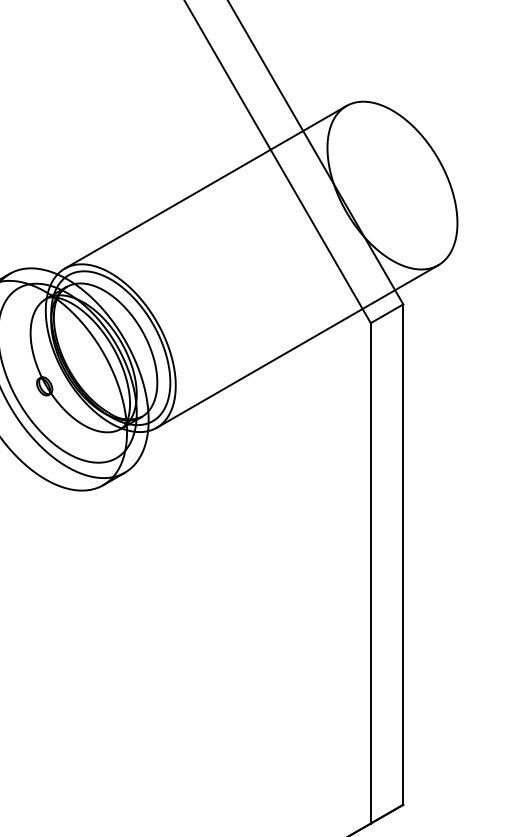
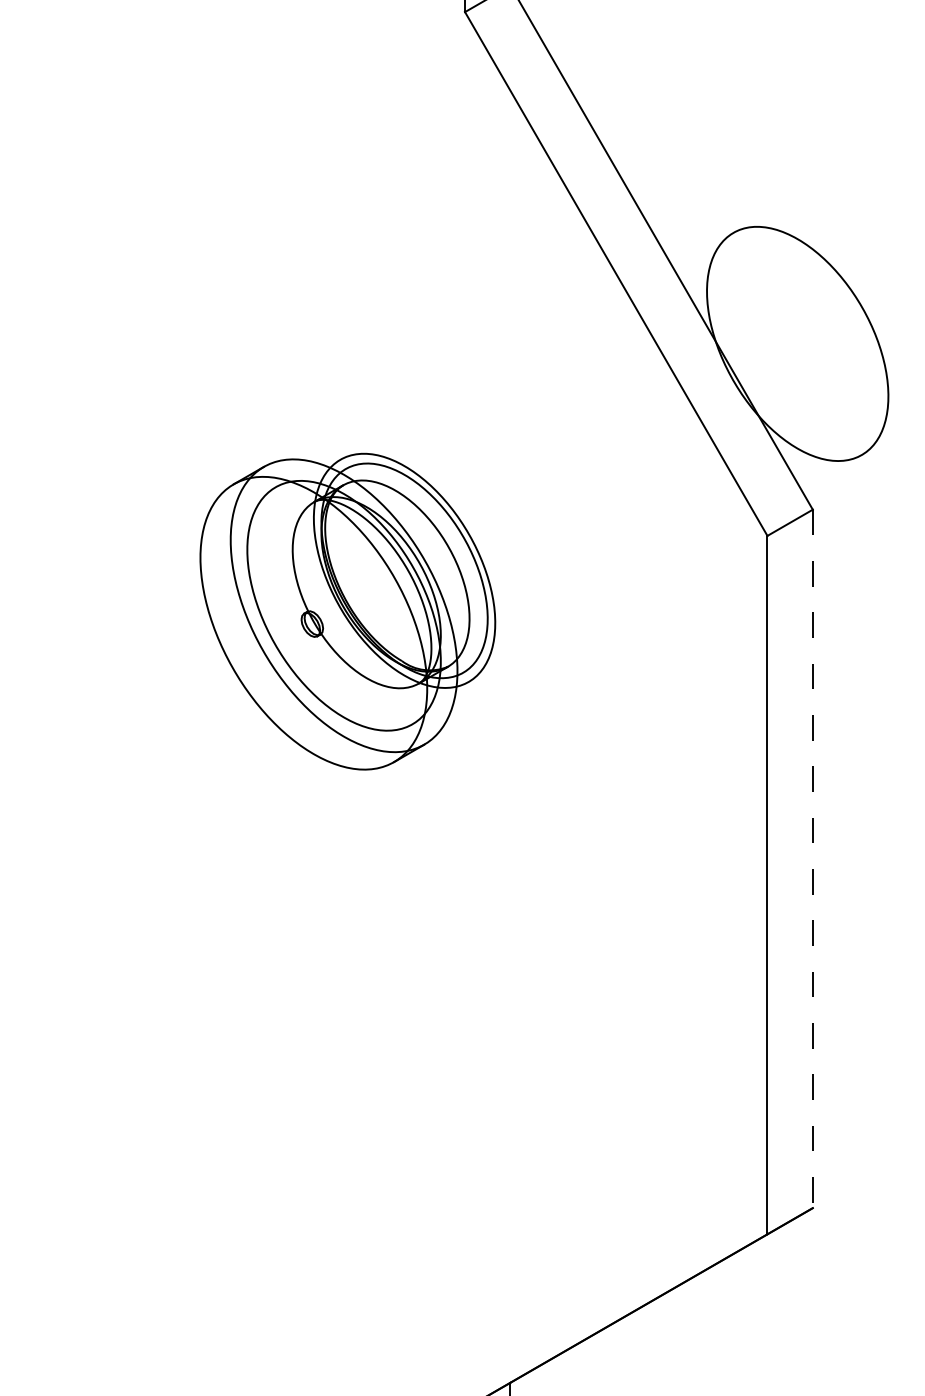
line: (205, 186) -> (536, 345), removed
line: (297, 346) -> (664, 568), removed
line: (403, 555) -> (812, 859), solid -> dashed

